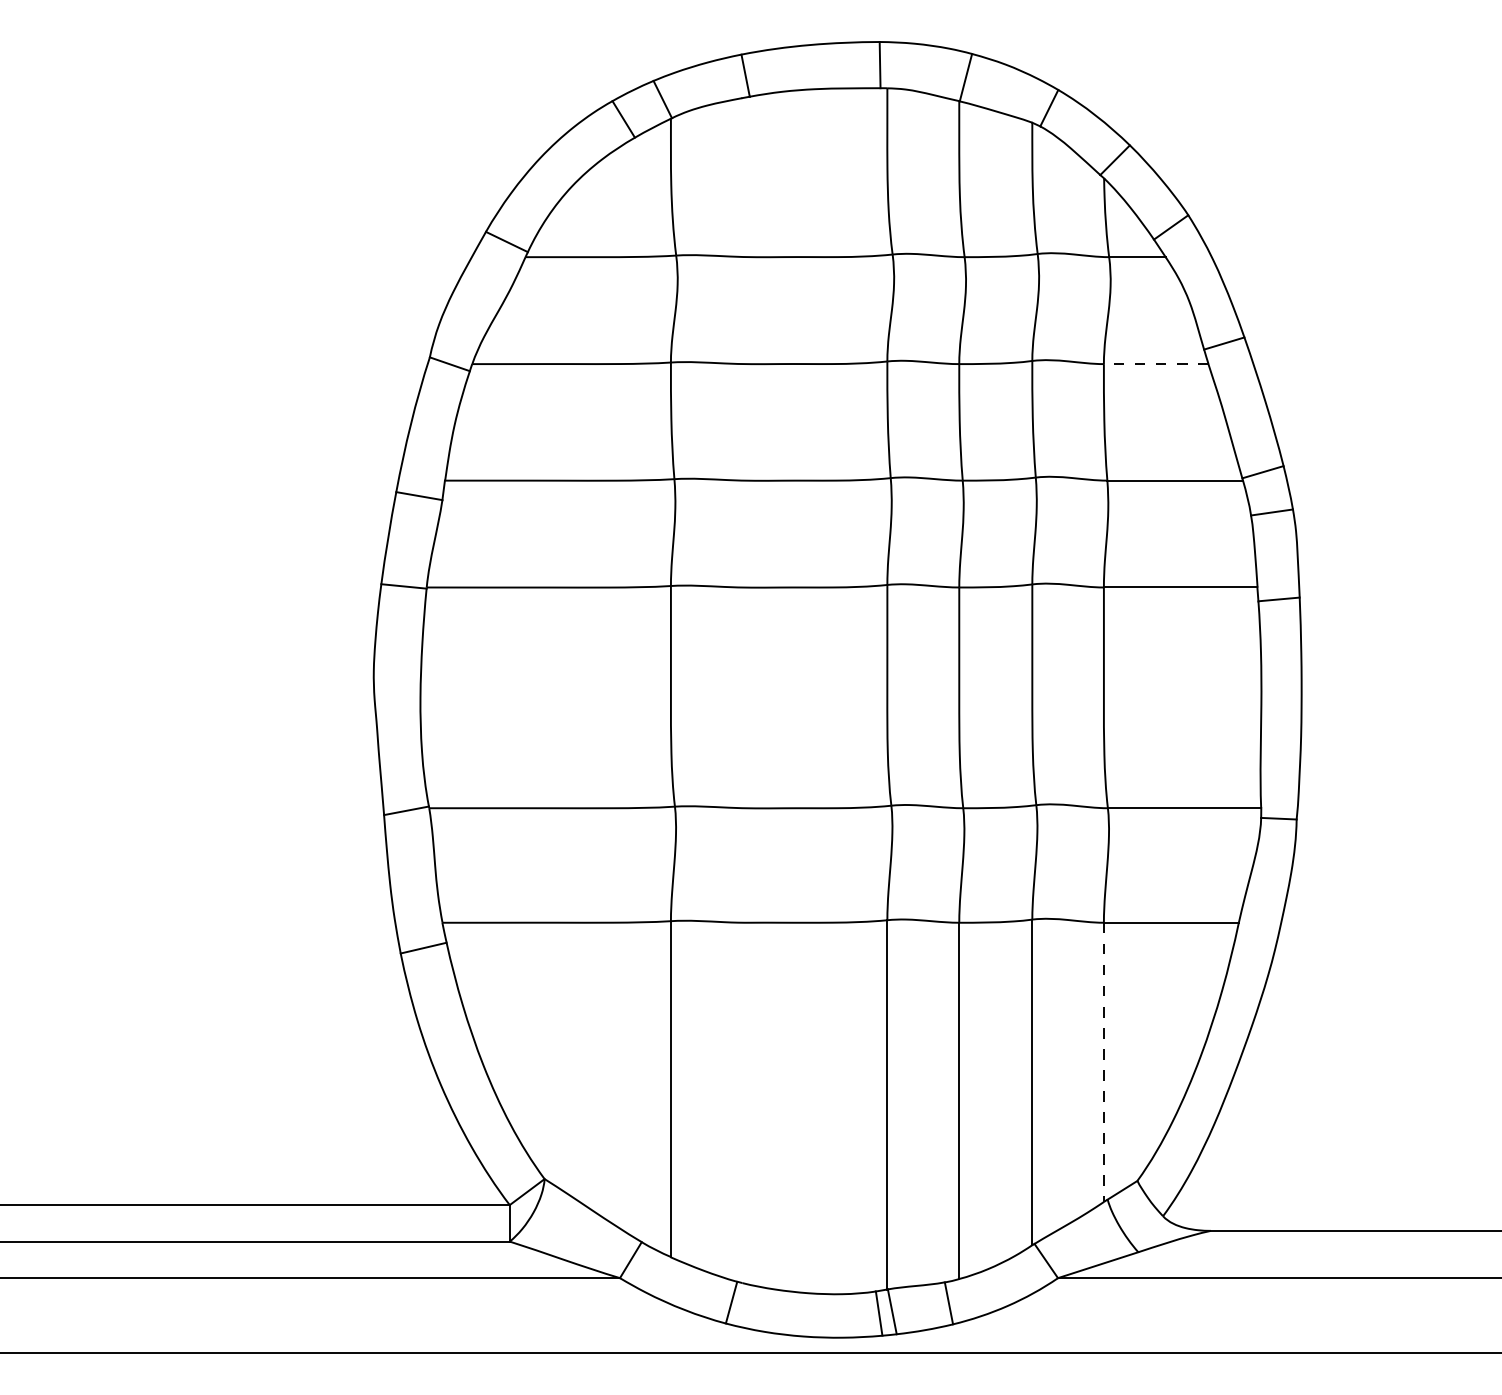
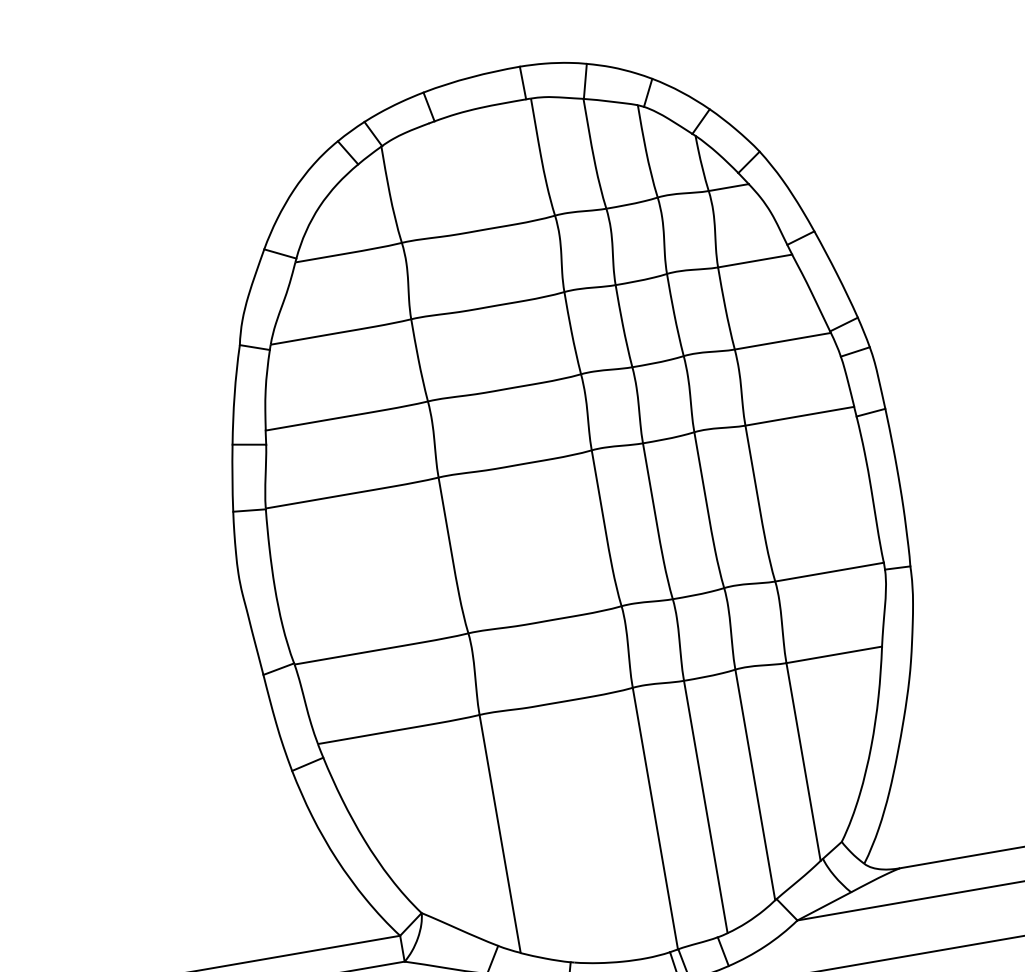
line: (1155, 364) -> (754, 261), dashed -> solid
line: (1103, 1062) -> (803, 762), dashed -> solid

